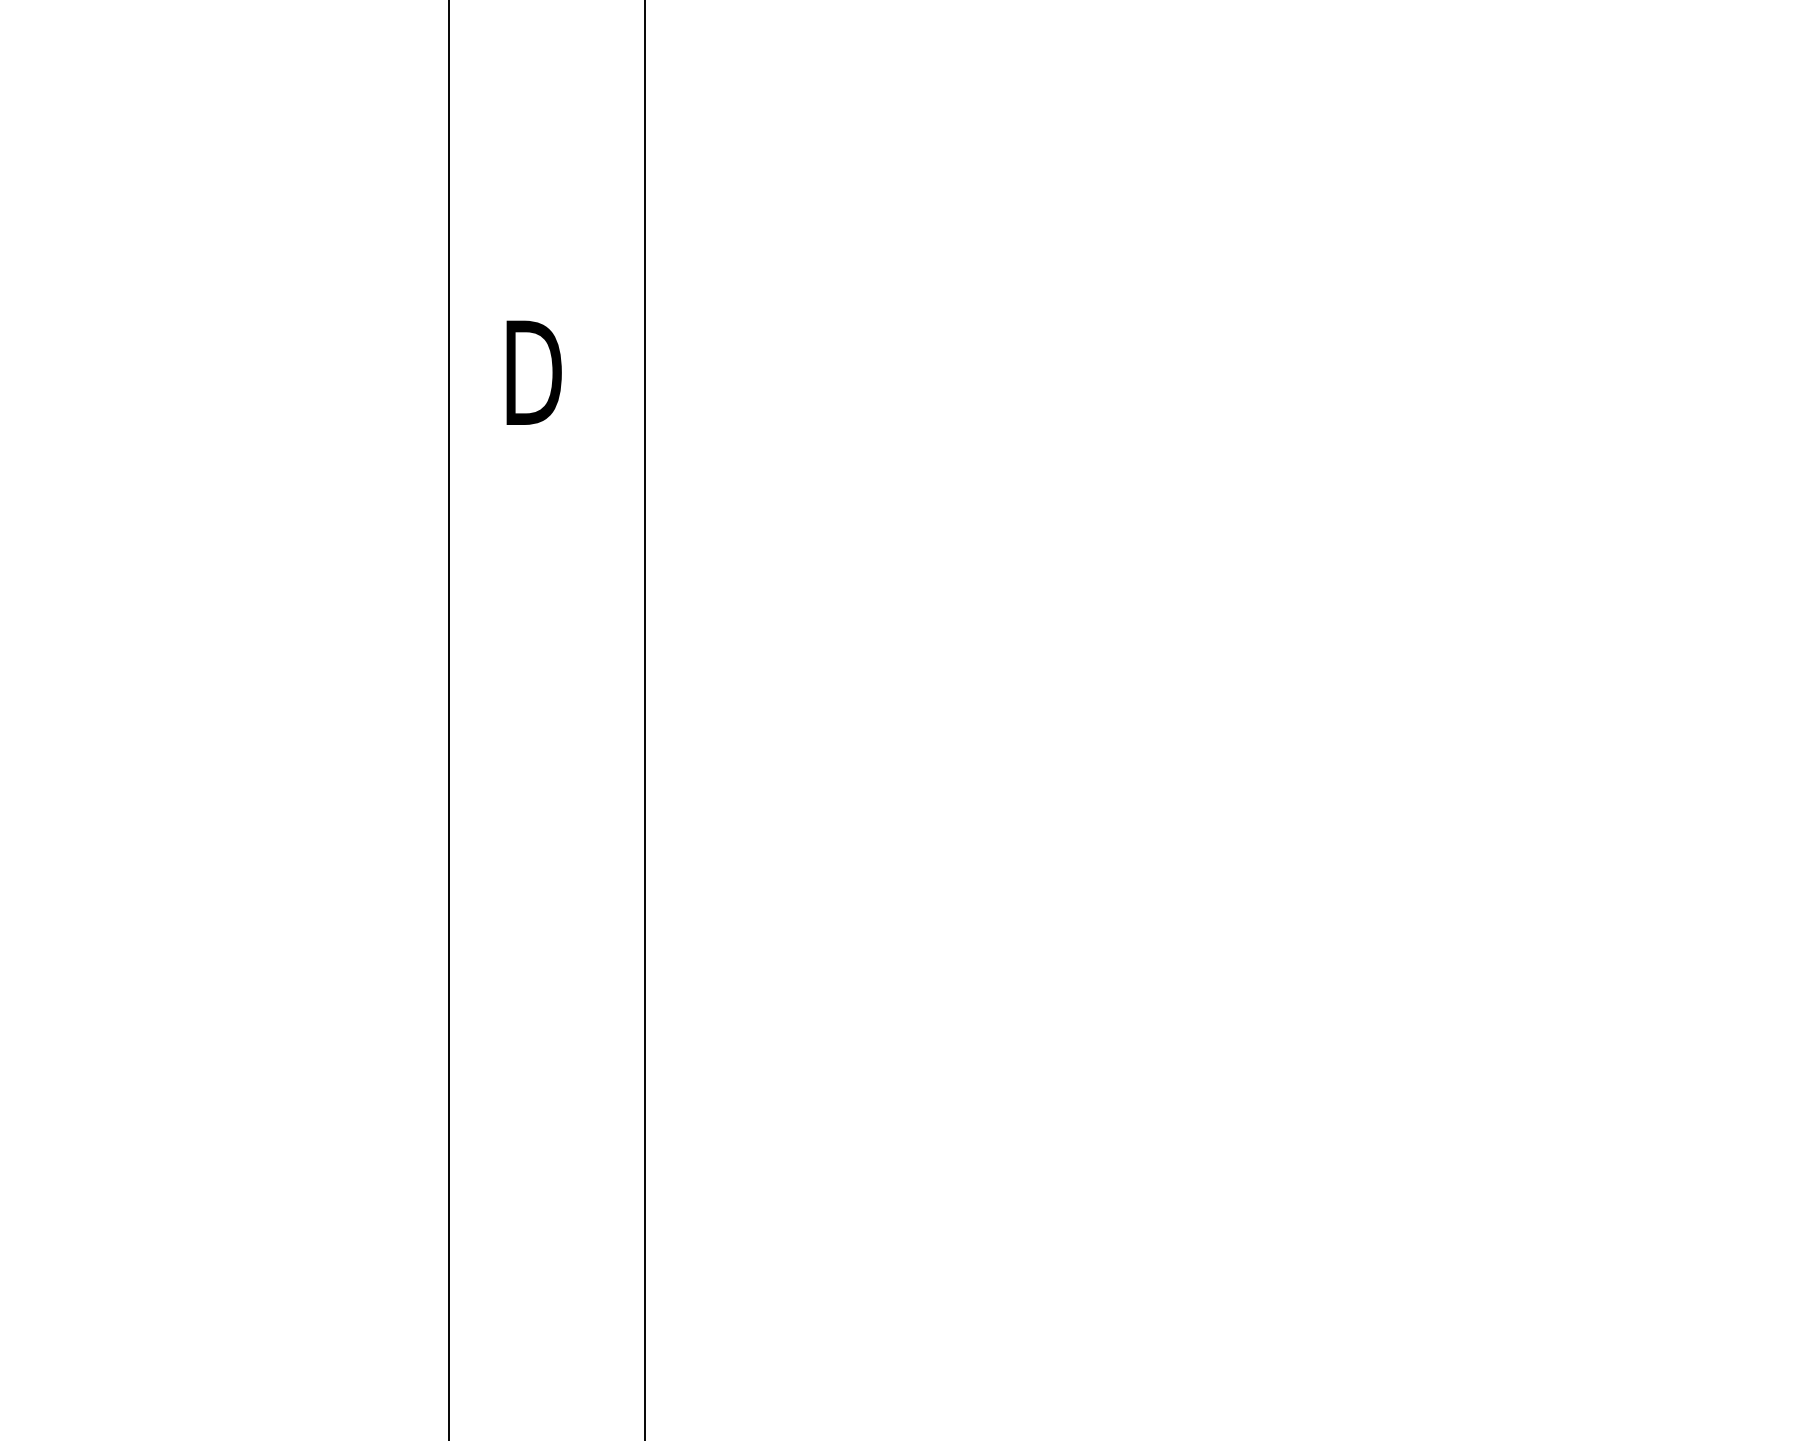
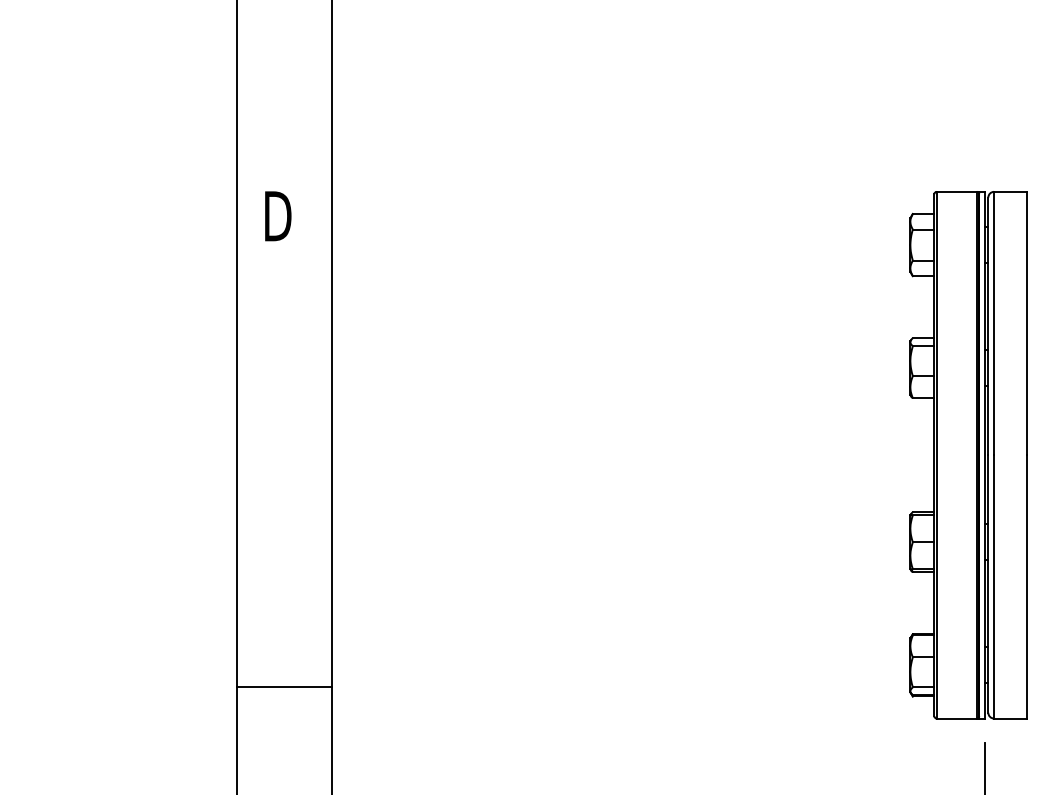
line: (547, 1355) -> (284, 686), added

